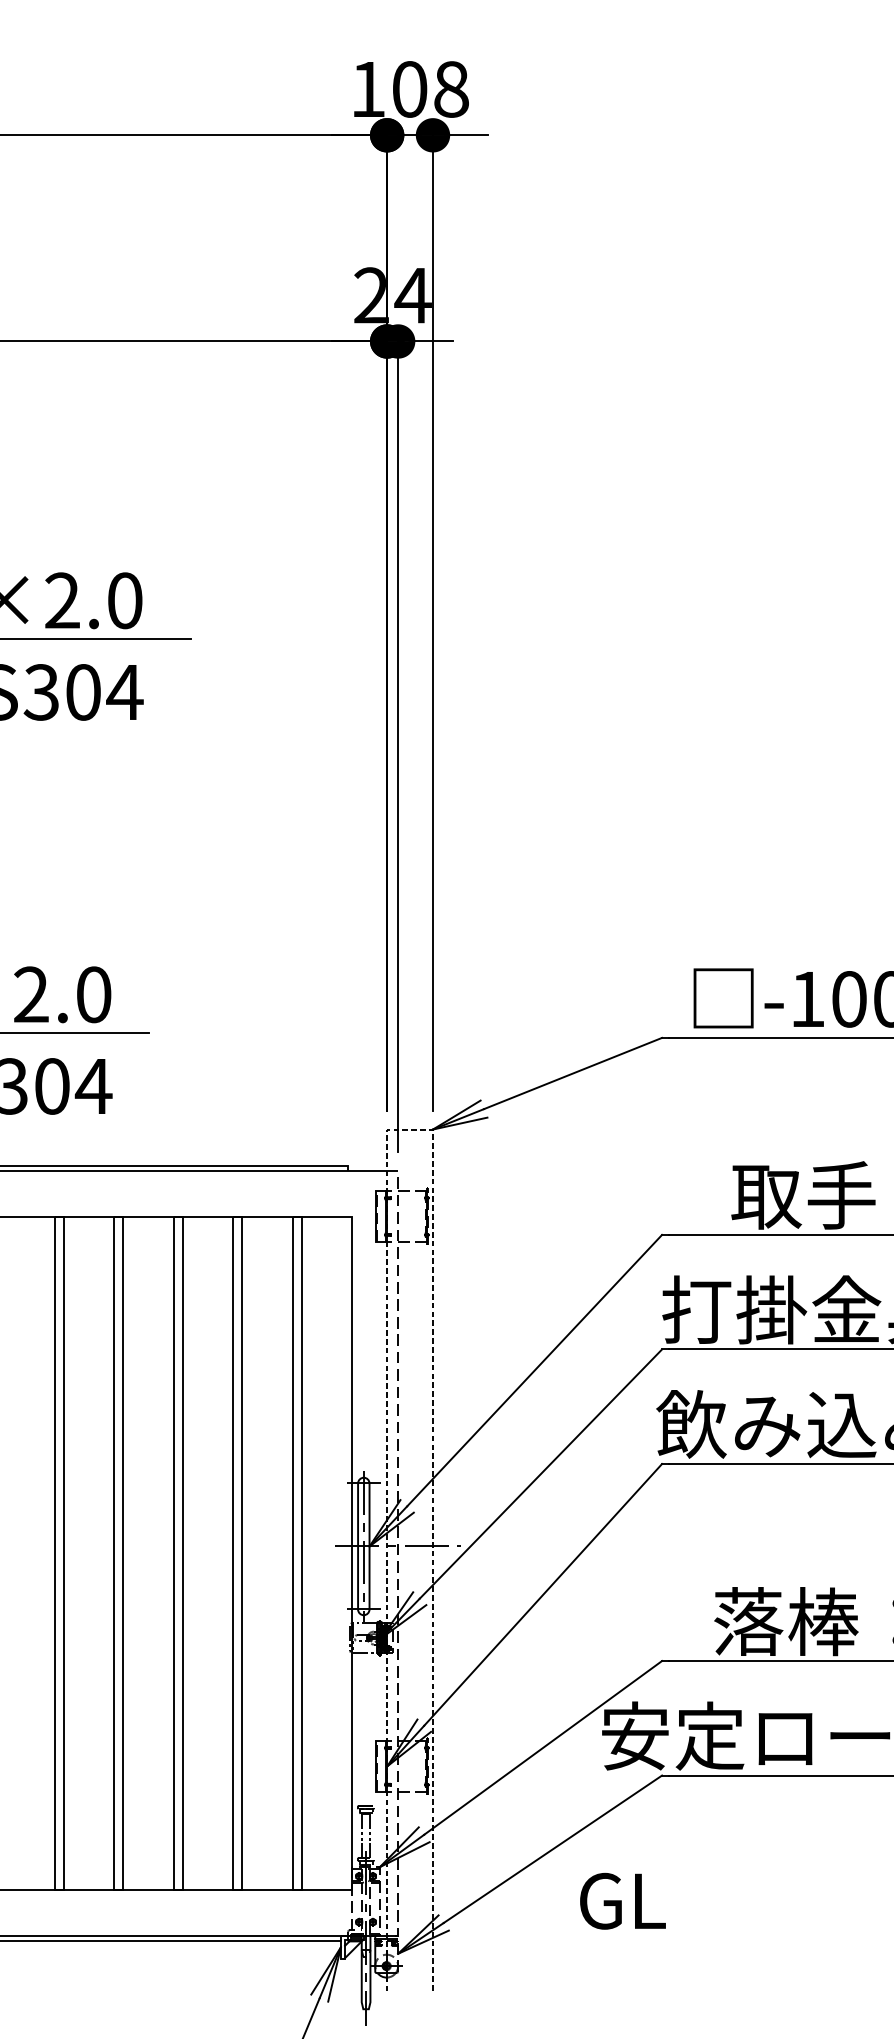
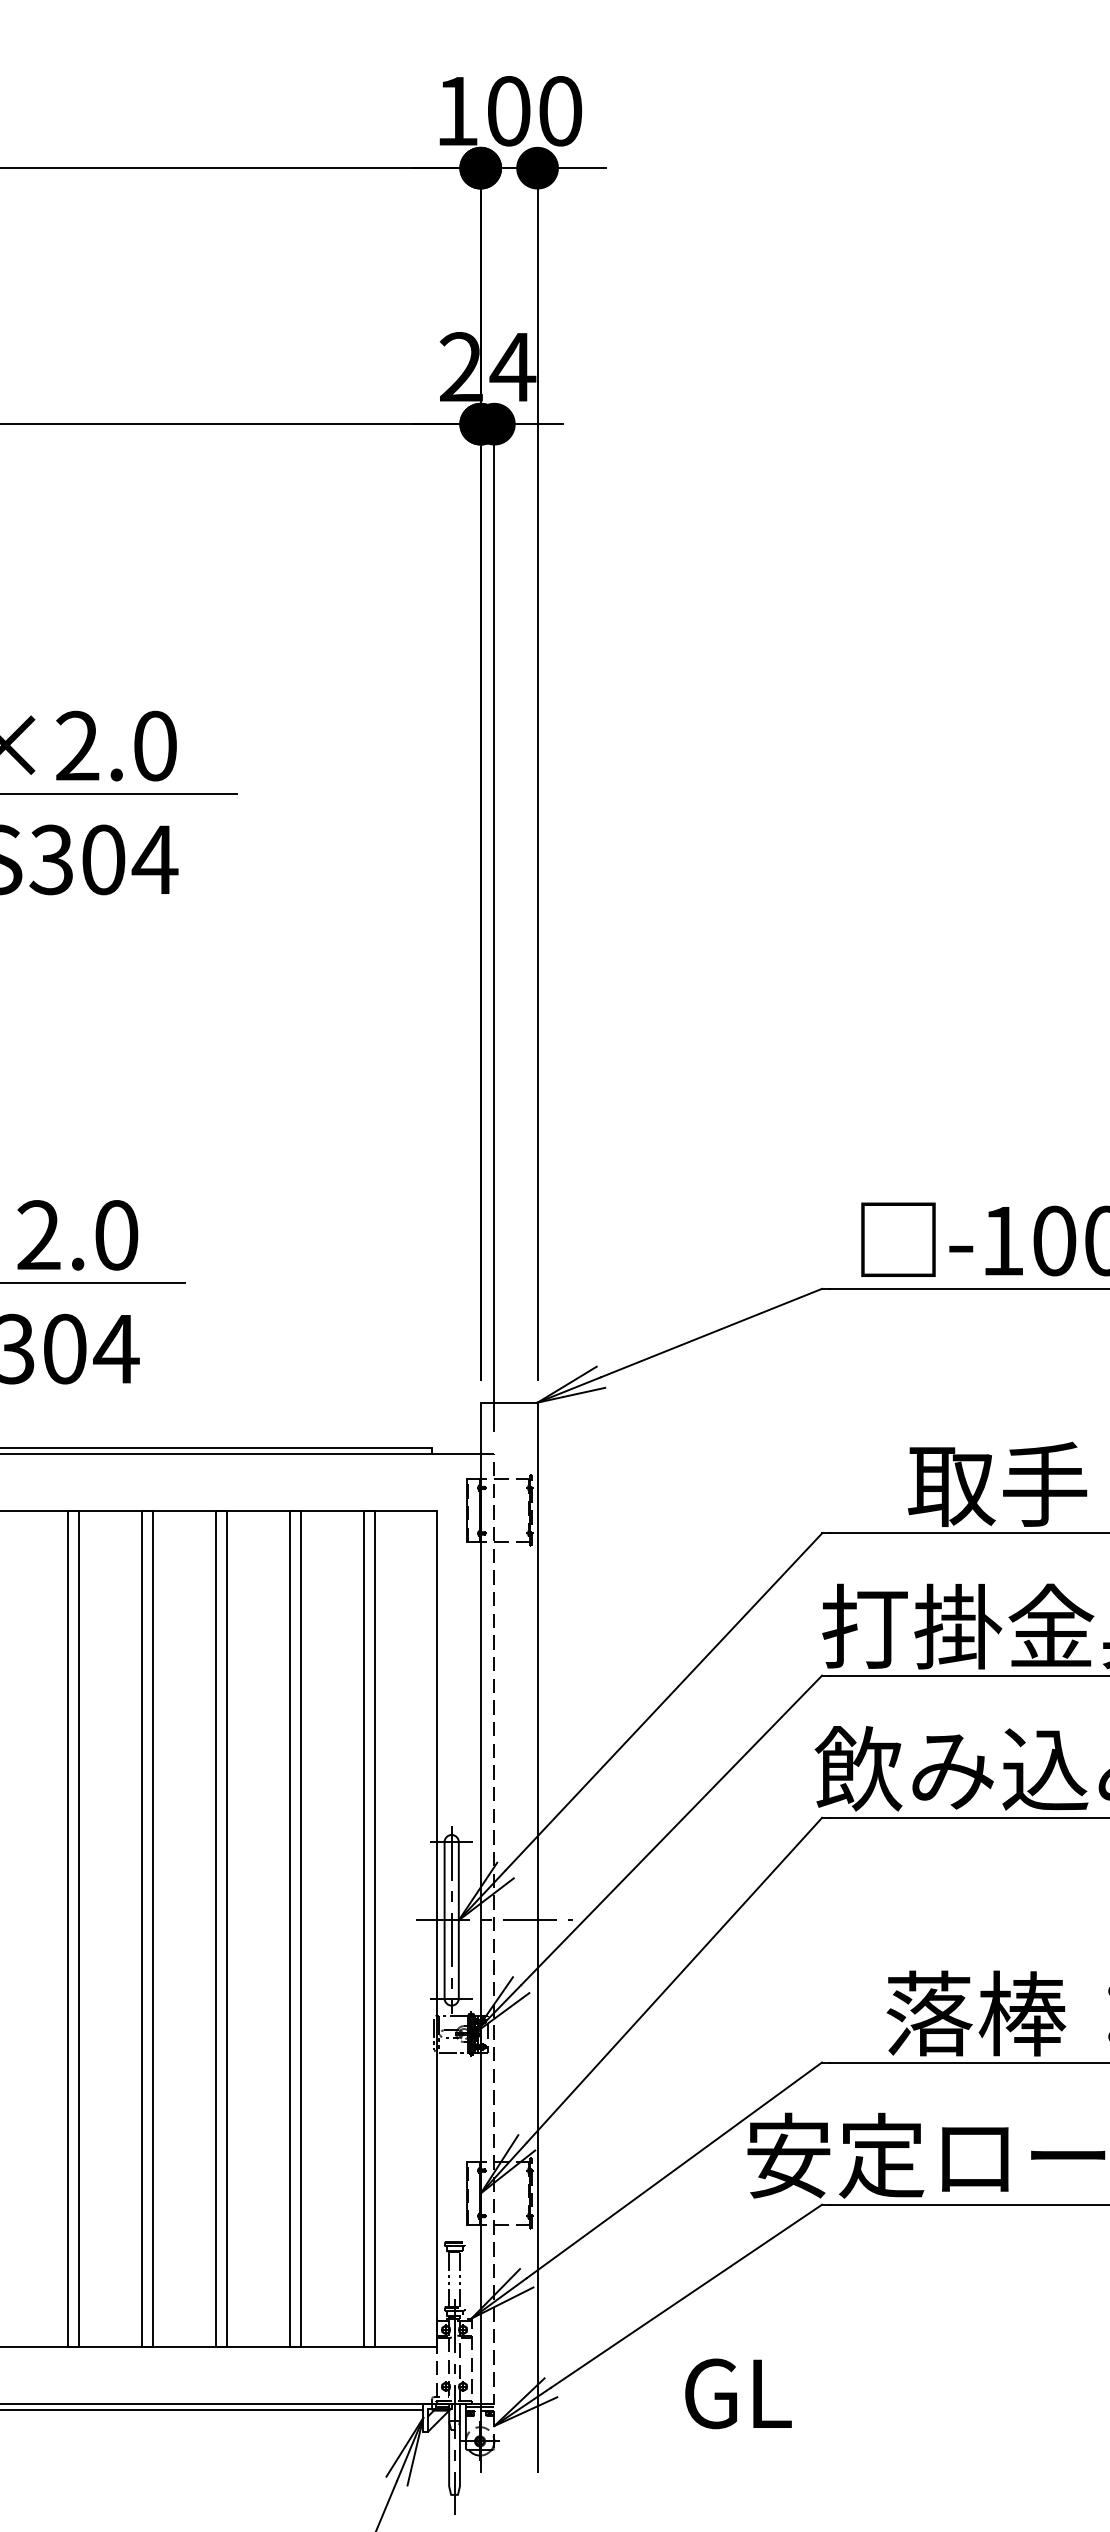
text: (451, 89) -> (560, 111), 108 -> 100
line: (410, 1129) -> (509, 1402), dashed -> solid
text: (622, 1901) -> (738, 2393), moved

